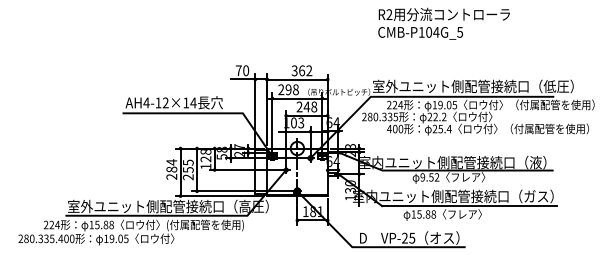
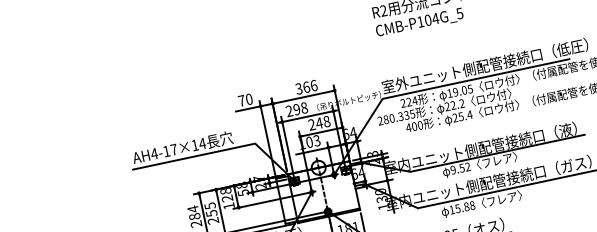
text: (309, 70) -> (314, 85), 362 -> 366
text: (165, 102) -> (173, 149), AH4-12×14 -> AH4-17×14

